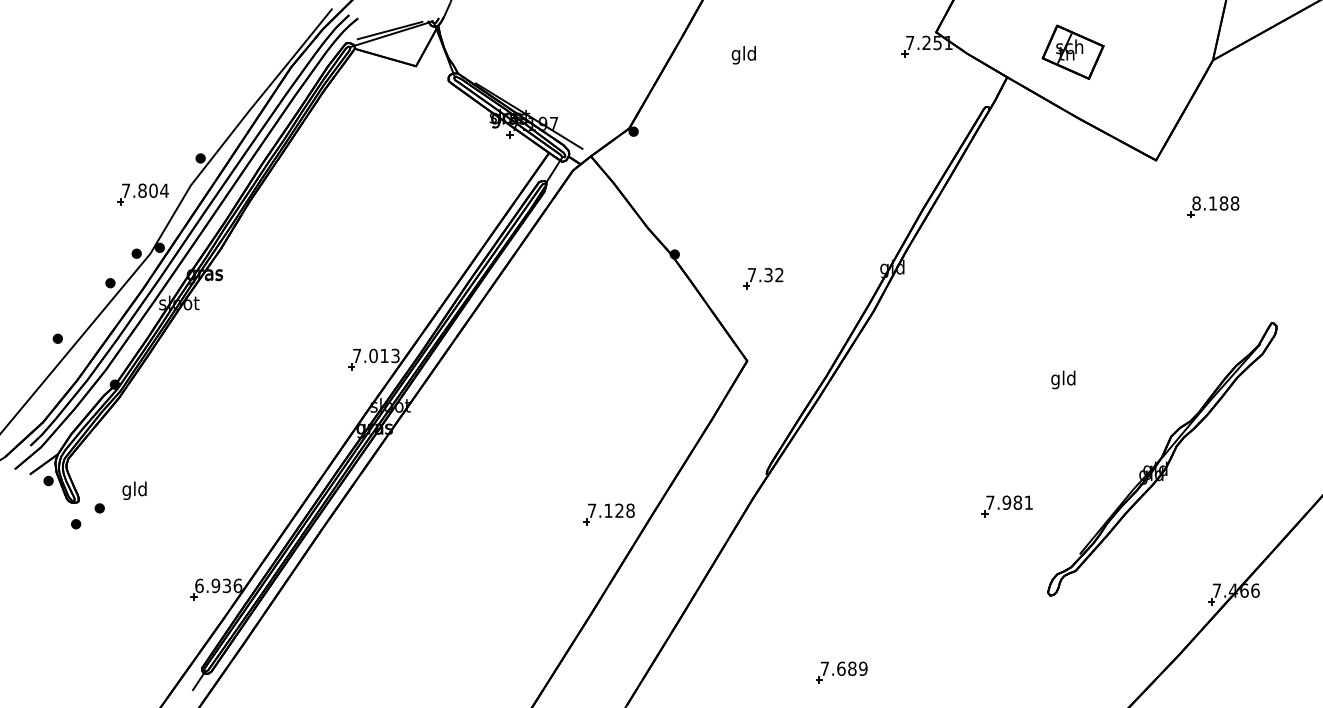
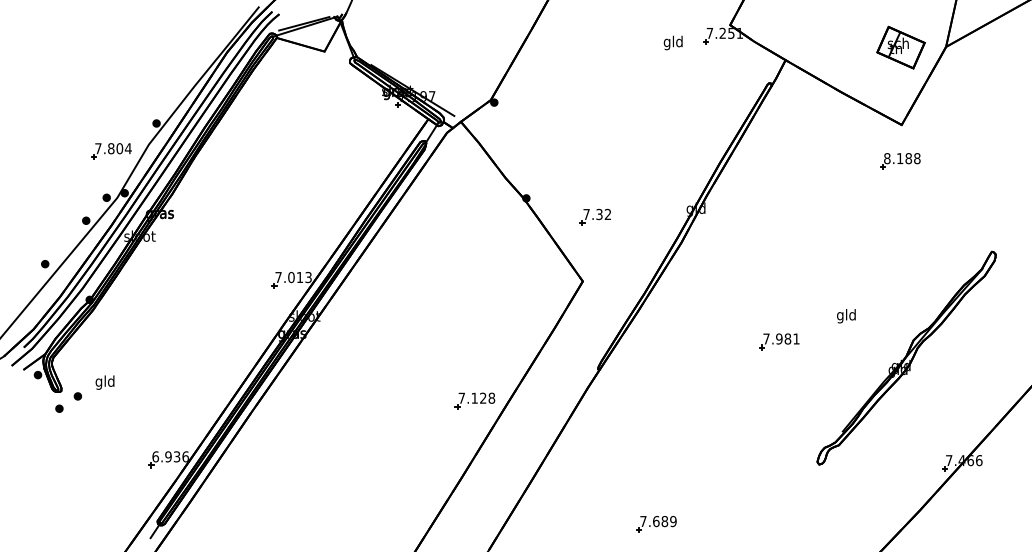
part: (1072, 52) -> (900, 47), moved
text: (742, 54) -> (672, 42), moved
part: (1213, 207) -> (900, 161), moved
text: (1063, 380) -> (846, 316), moved
part: (1007, 505) -> (779, 341), moved

